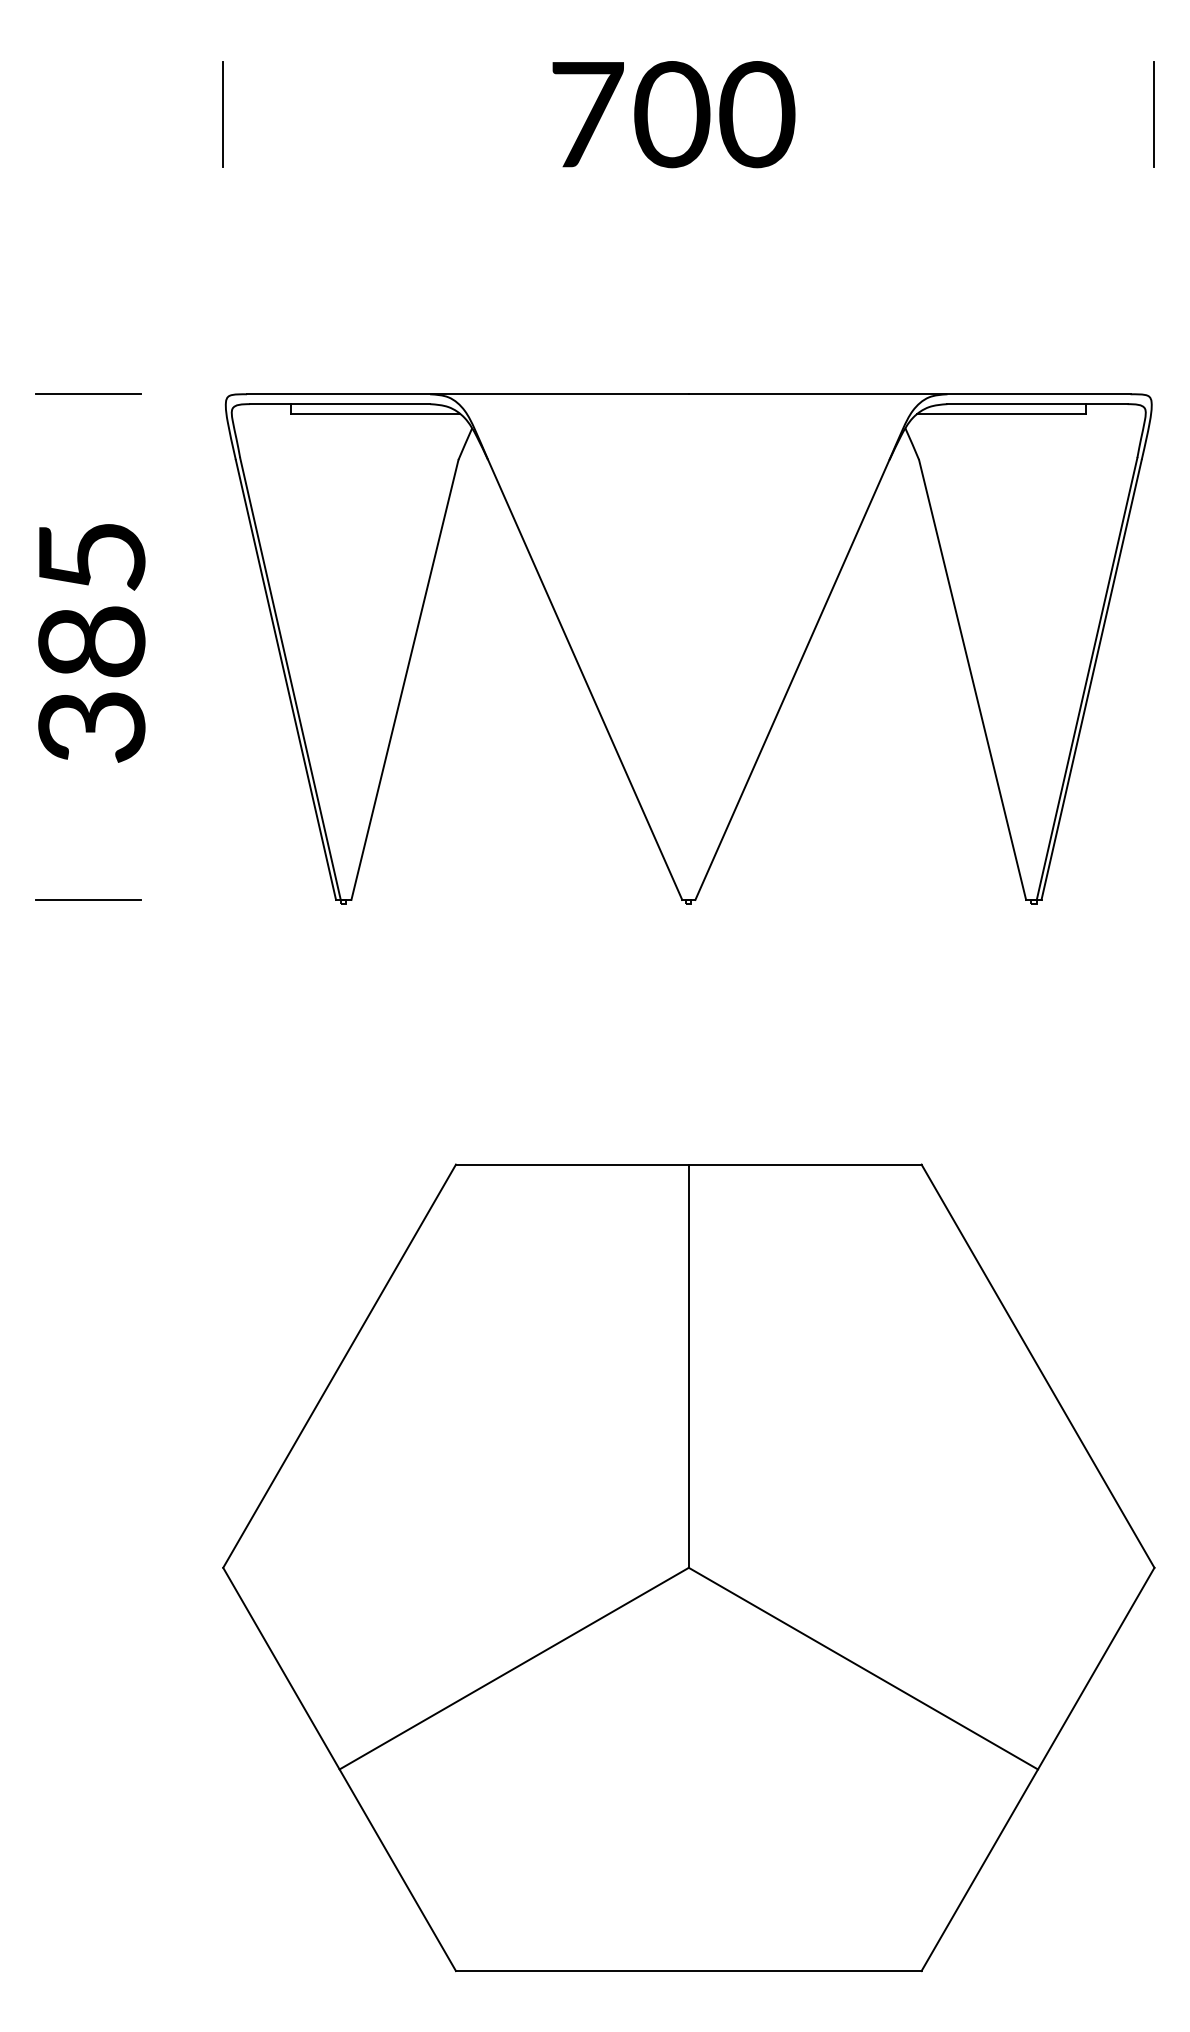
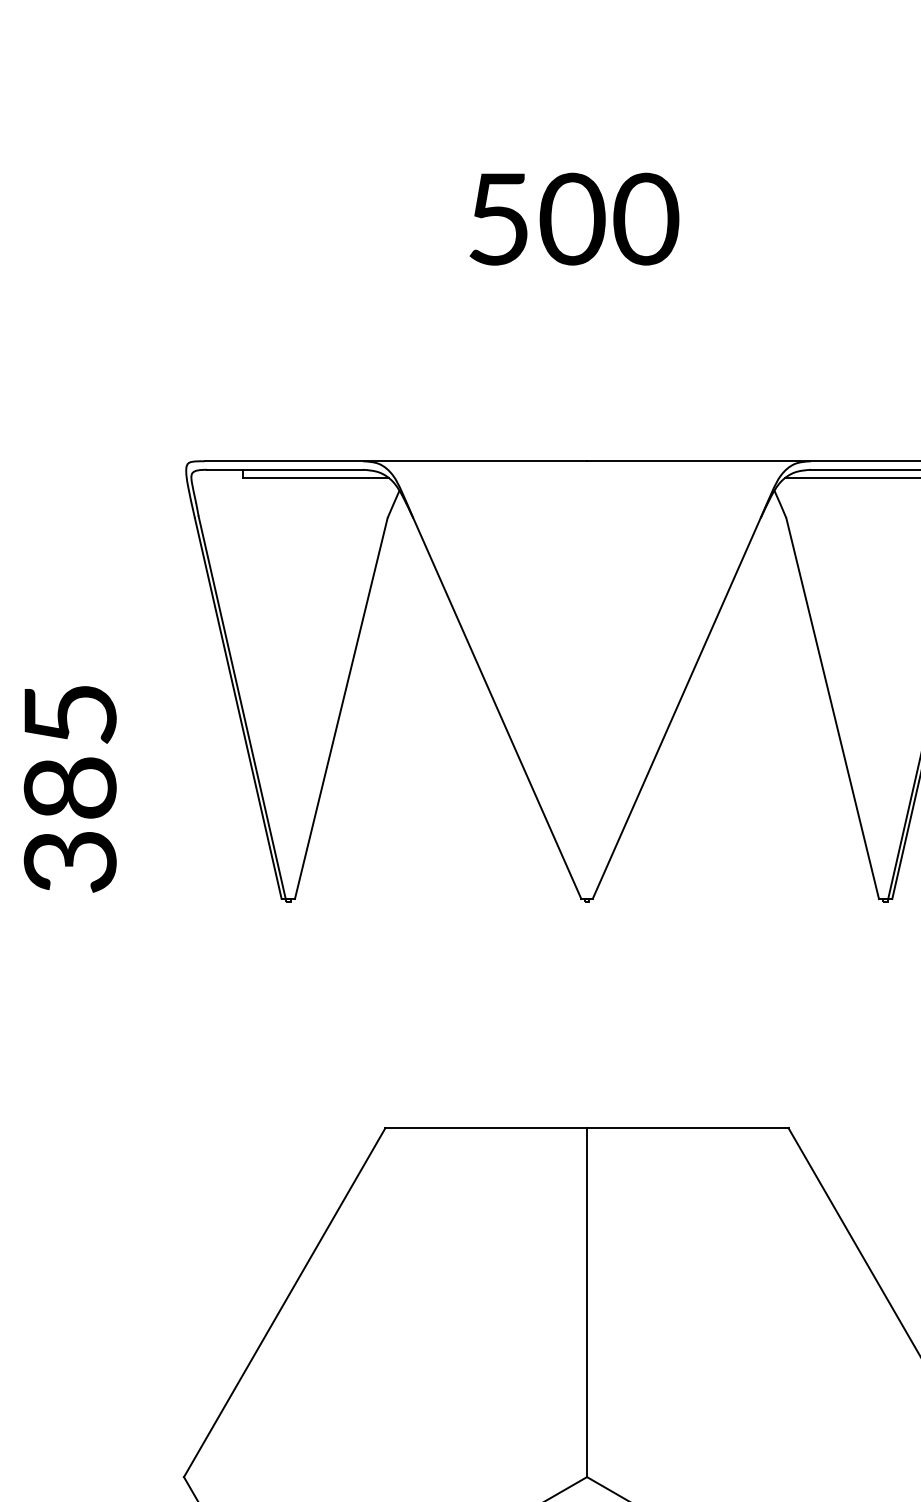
line: (223, 113) -> (184, 218), removed
text: (587, 115) -> (499, 219), 700 -> 500
line: (87, 394) -> (66, 461), removed
text: (91, 643) -> (69, 789), moved
line: (87, 899) -> (66, 898), removed

